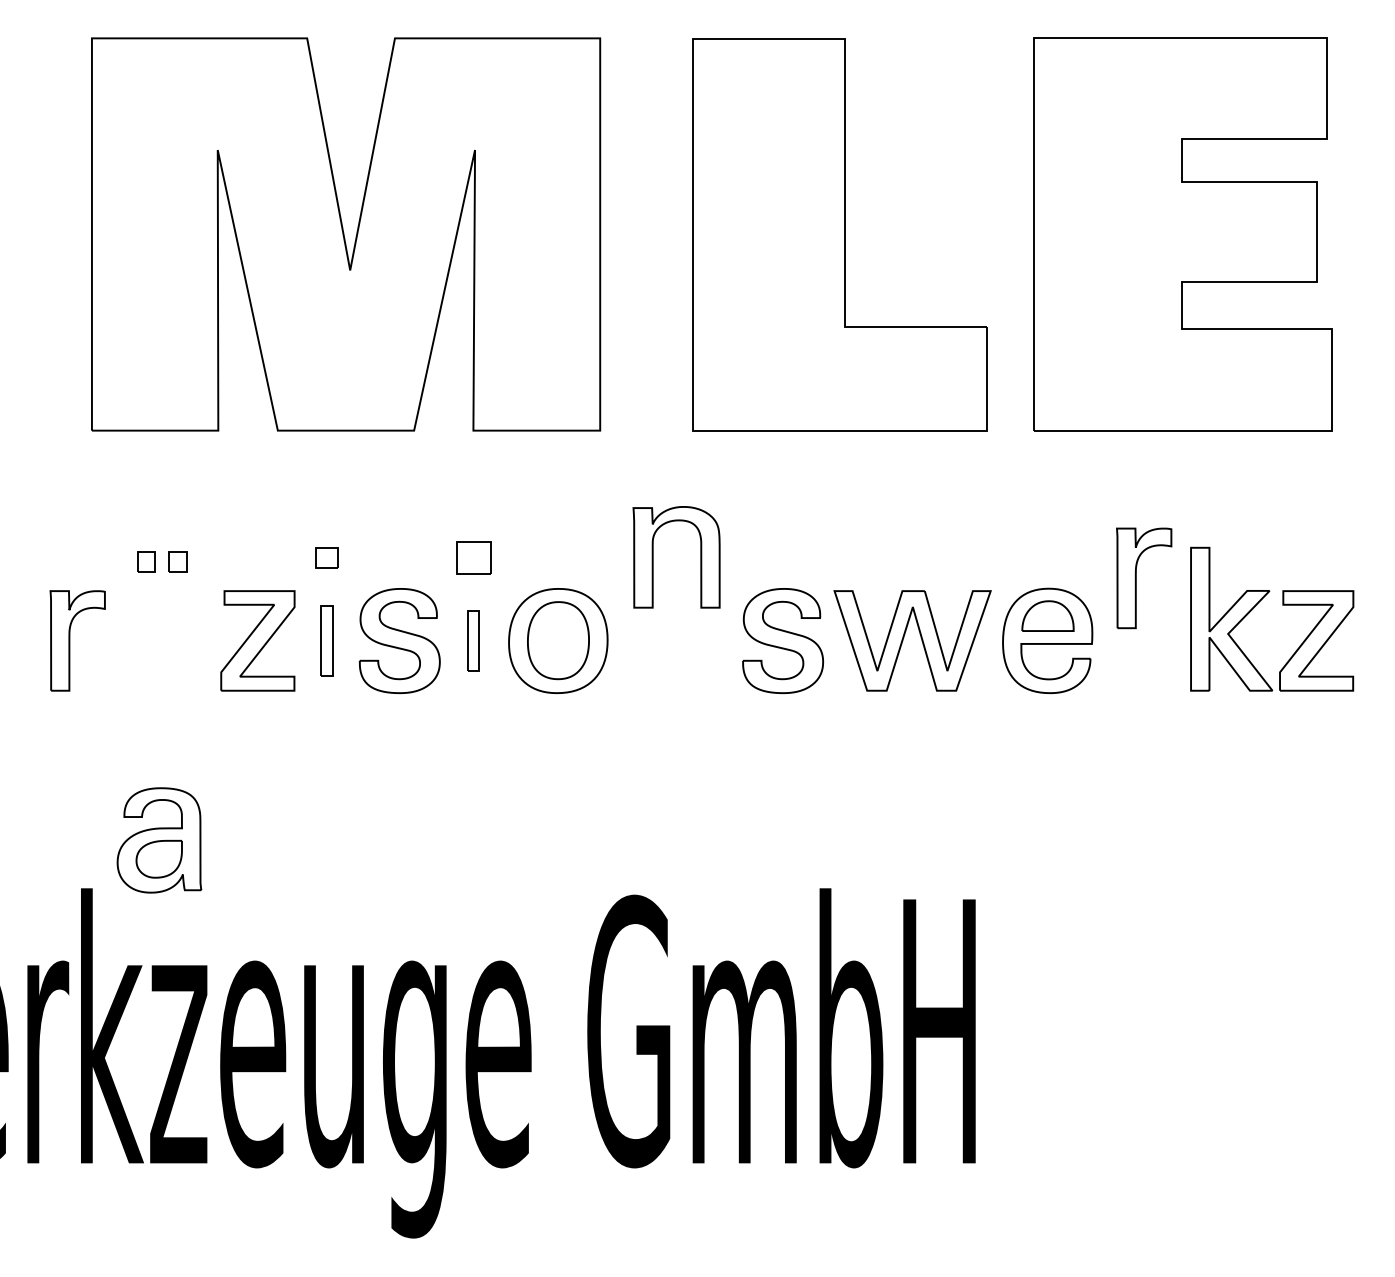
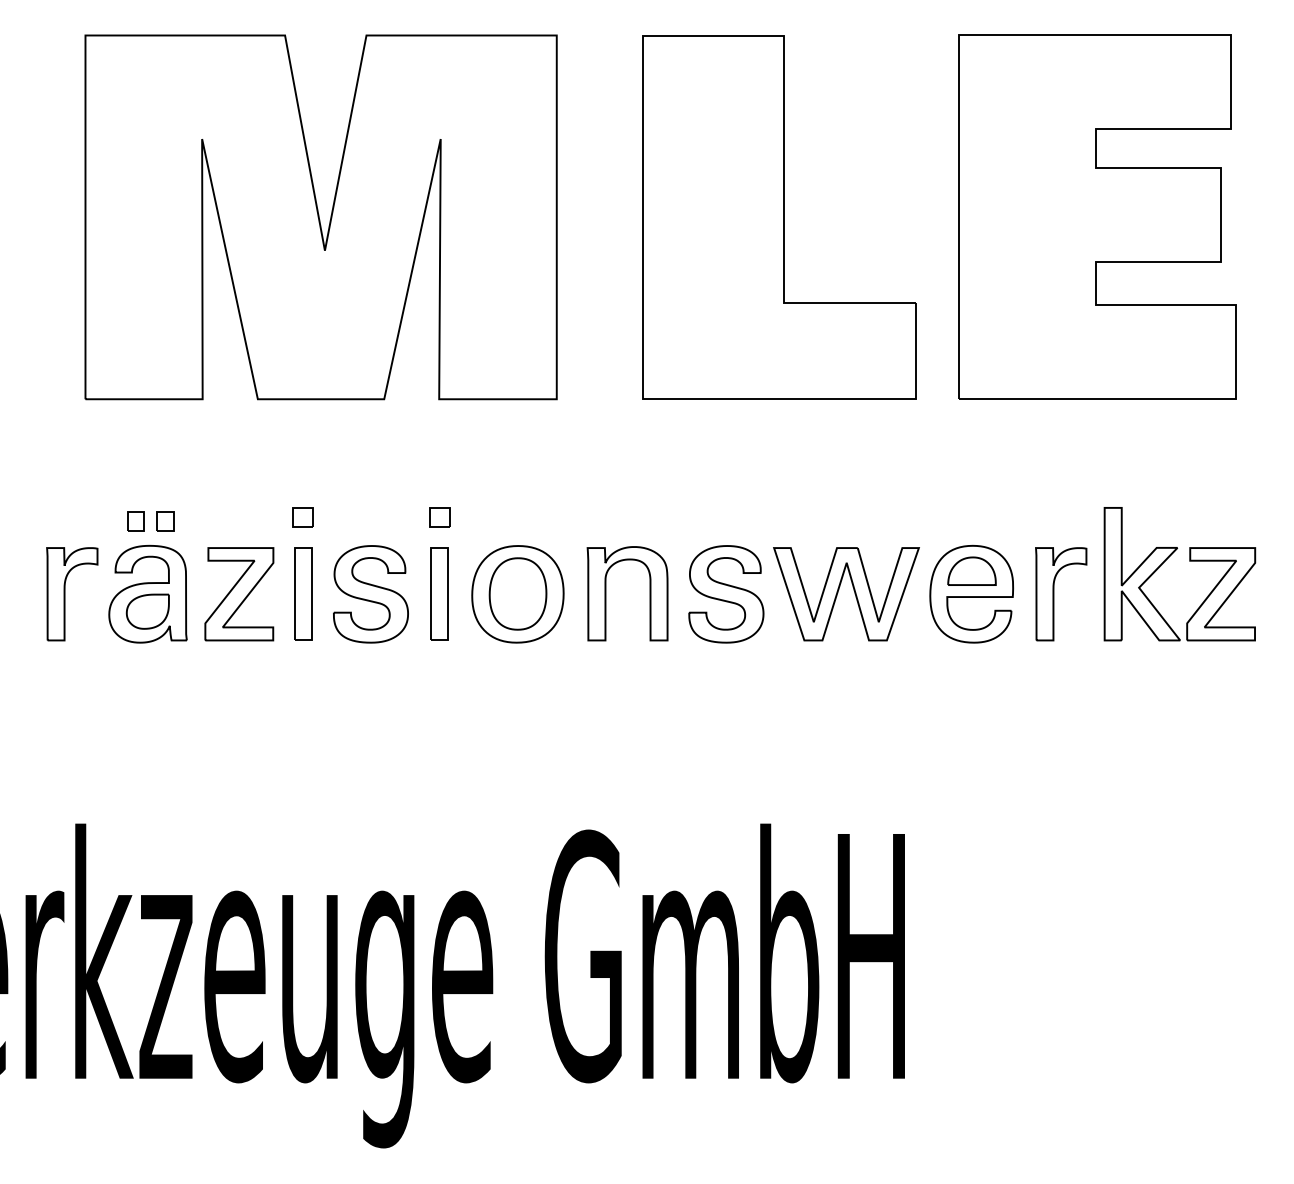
part: (653, 557) -> (606, 593), moved
part: (473, 558) -> (439, 517), size x0.62
part: (1136, 578) -> (1054, 594), moved
part: (327, 640) -> (303, 593), size x1.43
part: (473, 640) -> (439, 593), size x1.67
part: (158, 839) -> (147, 593), moved

